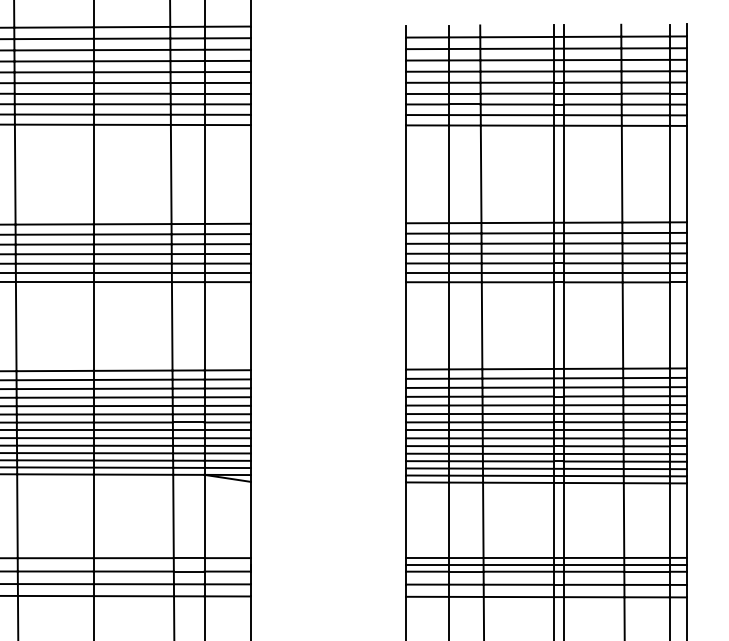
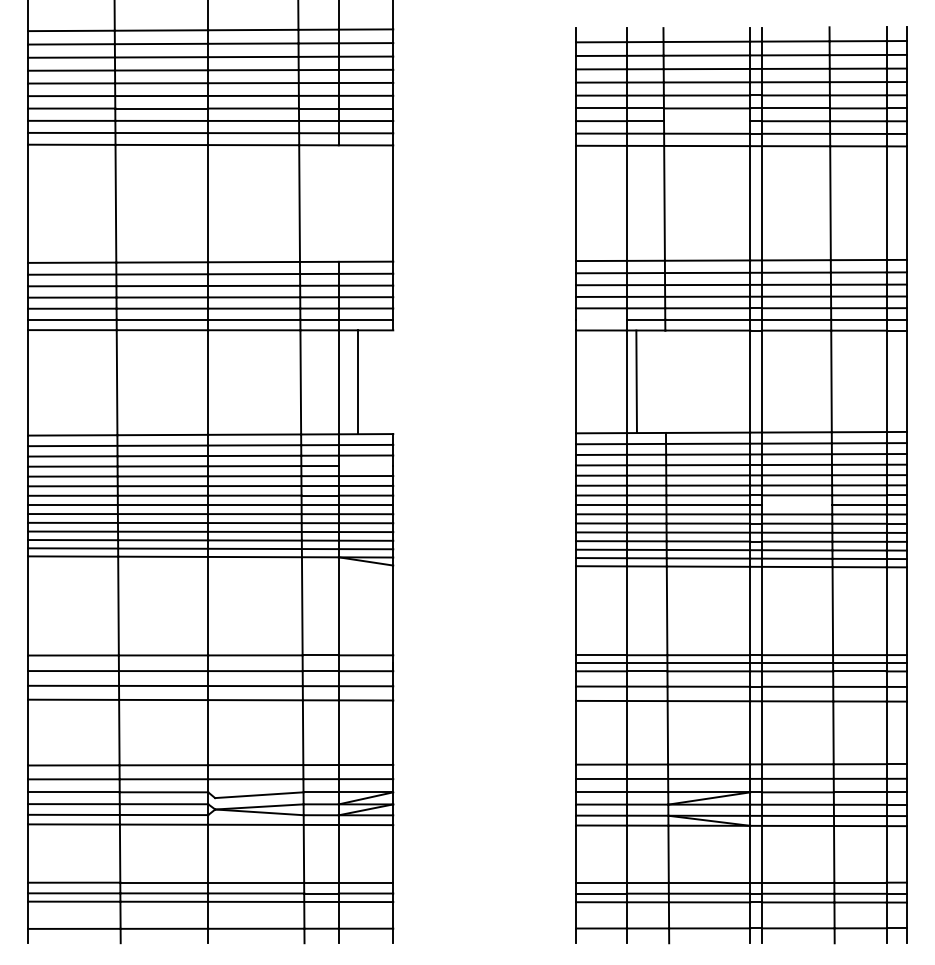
line: (517, 104) -> (707, 121), removed
line: (204, 174) -> (338, 203), removed
line: (427, 272) -> (601, 319), removed
line: (481, 325) -> (636, 381), moved
line: (250, 326) -> (358, 382), moved
line: (227, 396) -> (365, 465), removed
line: (593, 430) -> (796, 505), removed

